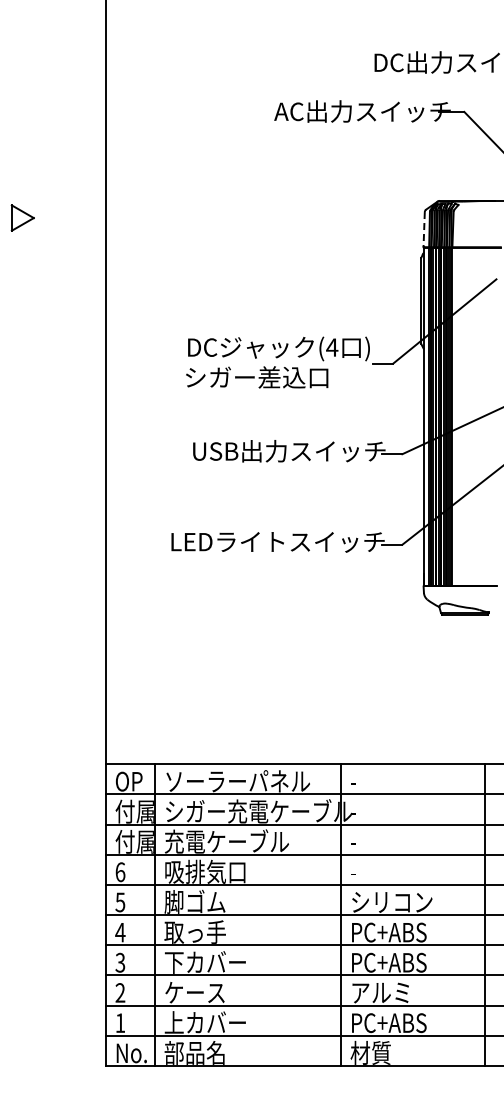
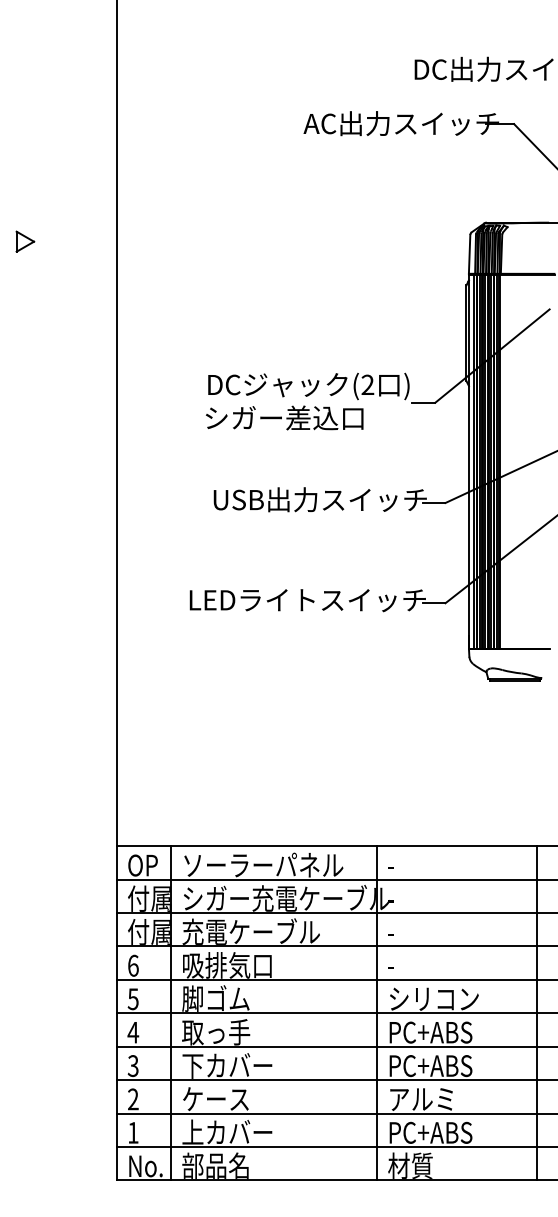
part: (22, 218) -> (24, 242), size x0.71
line: (424, 229) -> (469, 254), dashed -> solid
text: (332, 347) -> (368, 384), (4 -> (2

